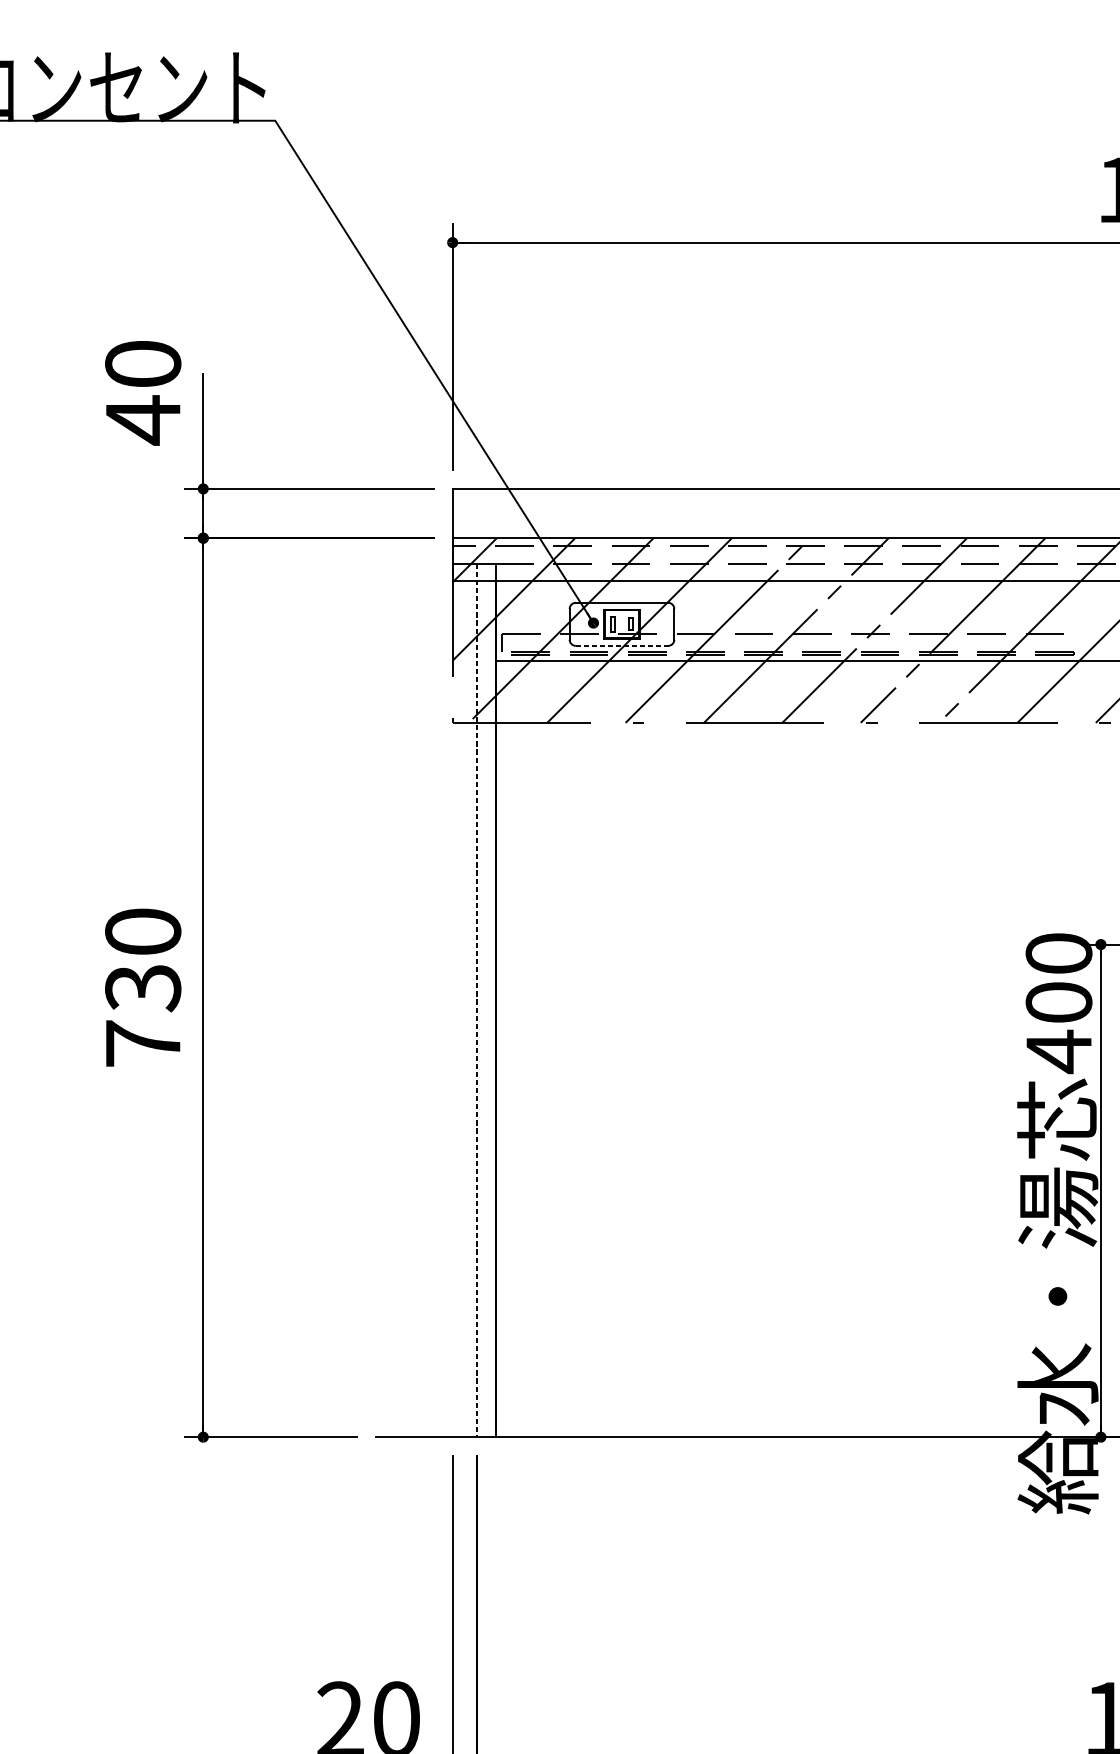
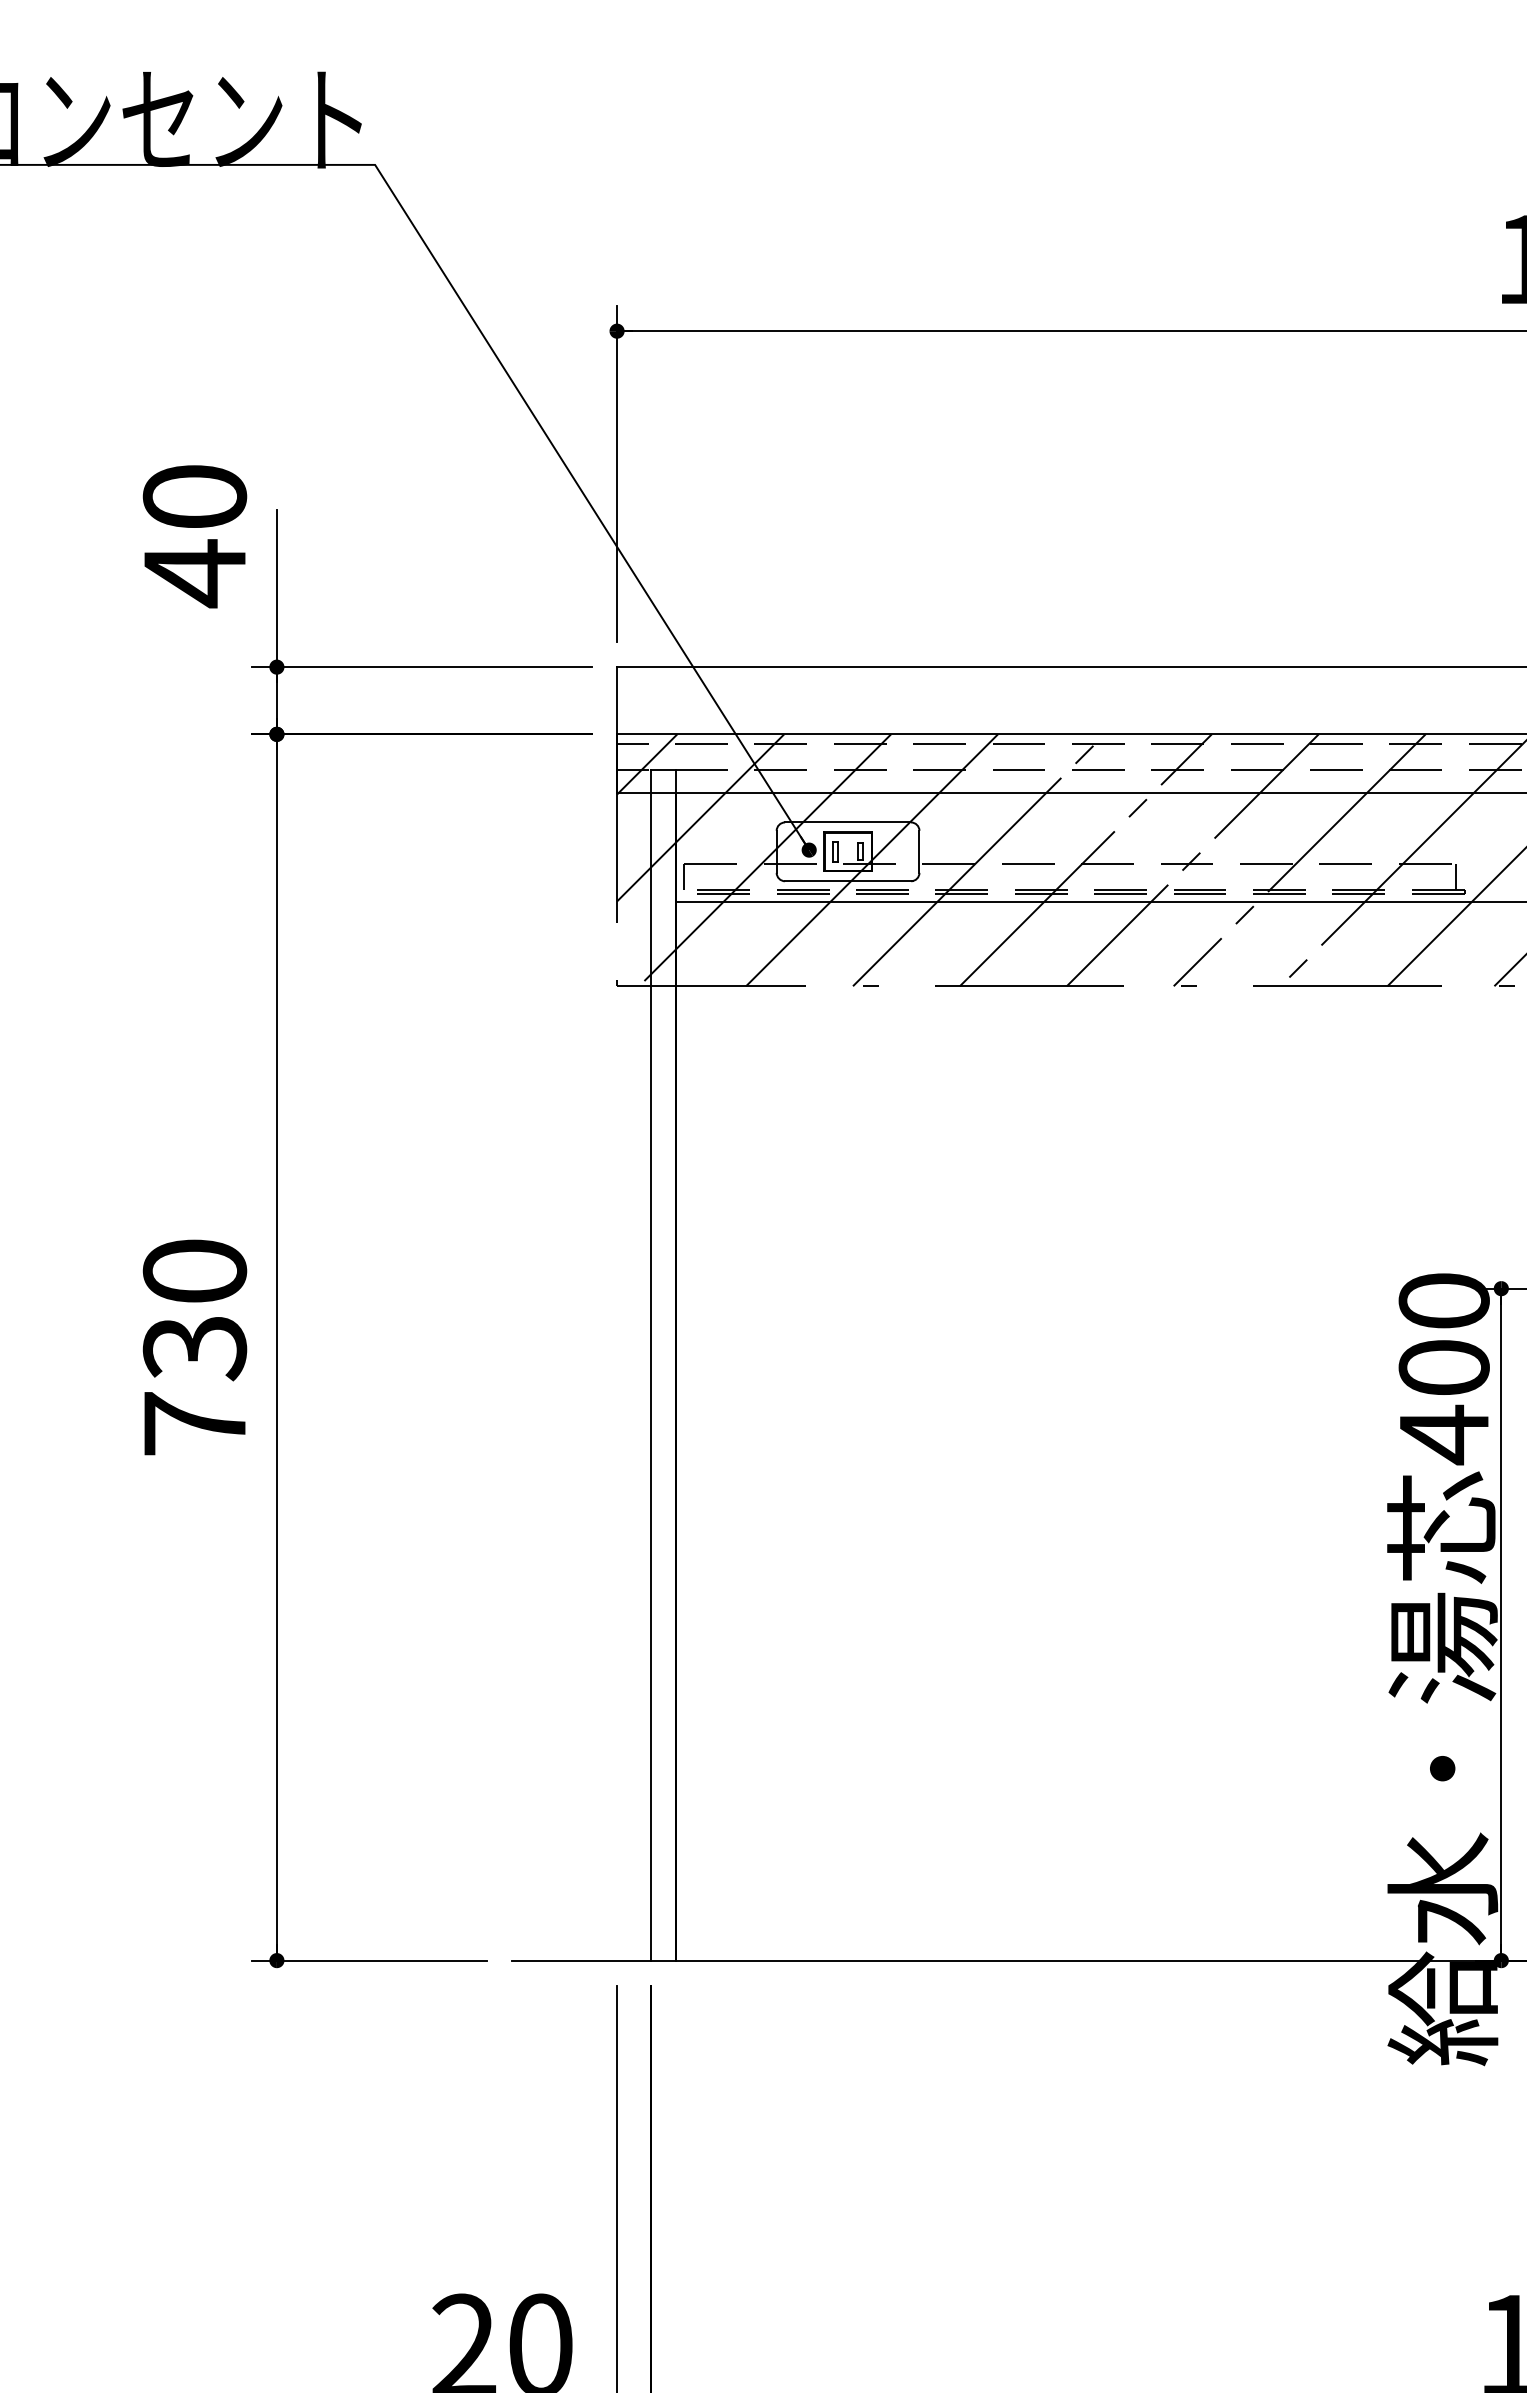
line: (1068, 642) -> (1456, 876), added
line: (622, 646) -> (848, 881), dashed -> solid
line: (477, 1000) -> (650, 1365), dashed -> solid

